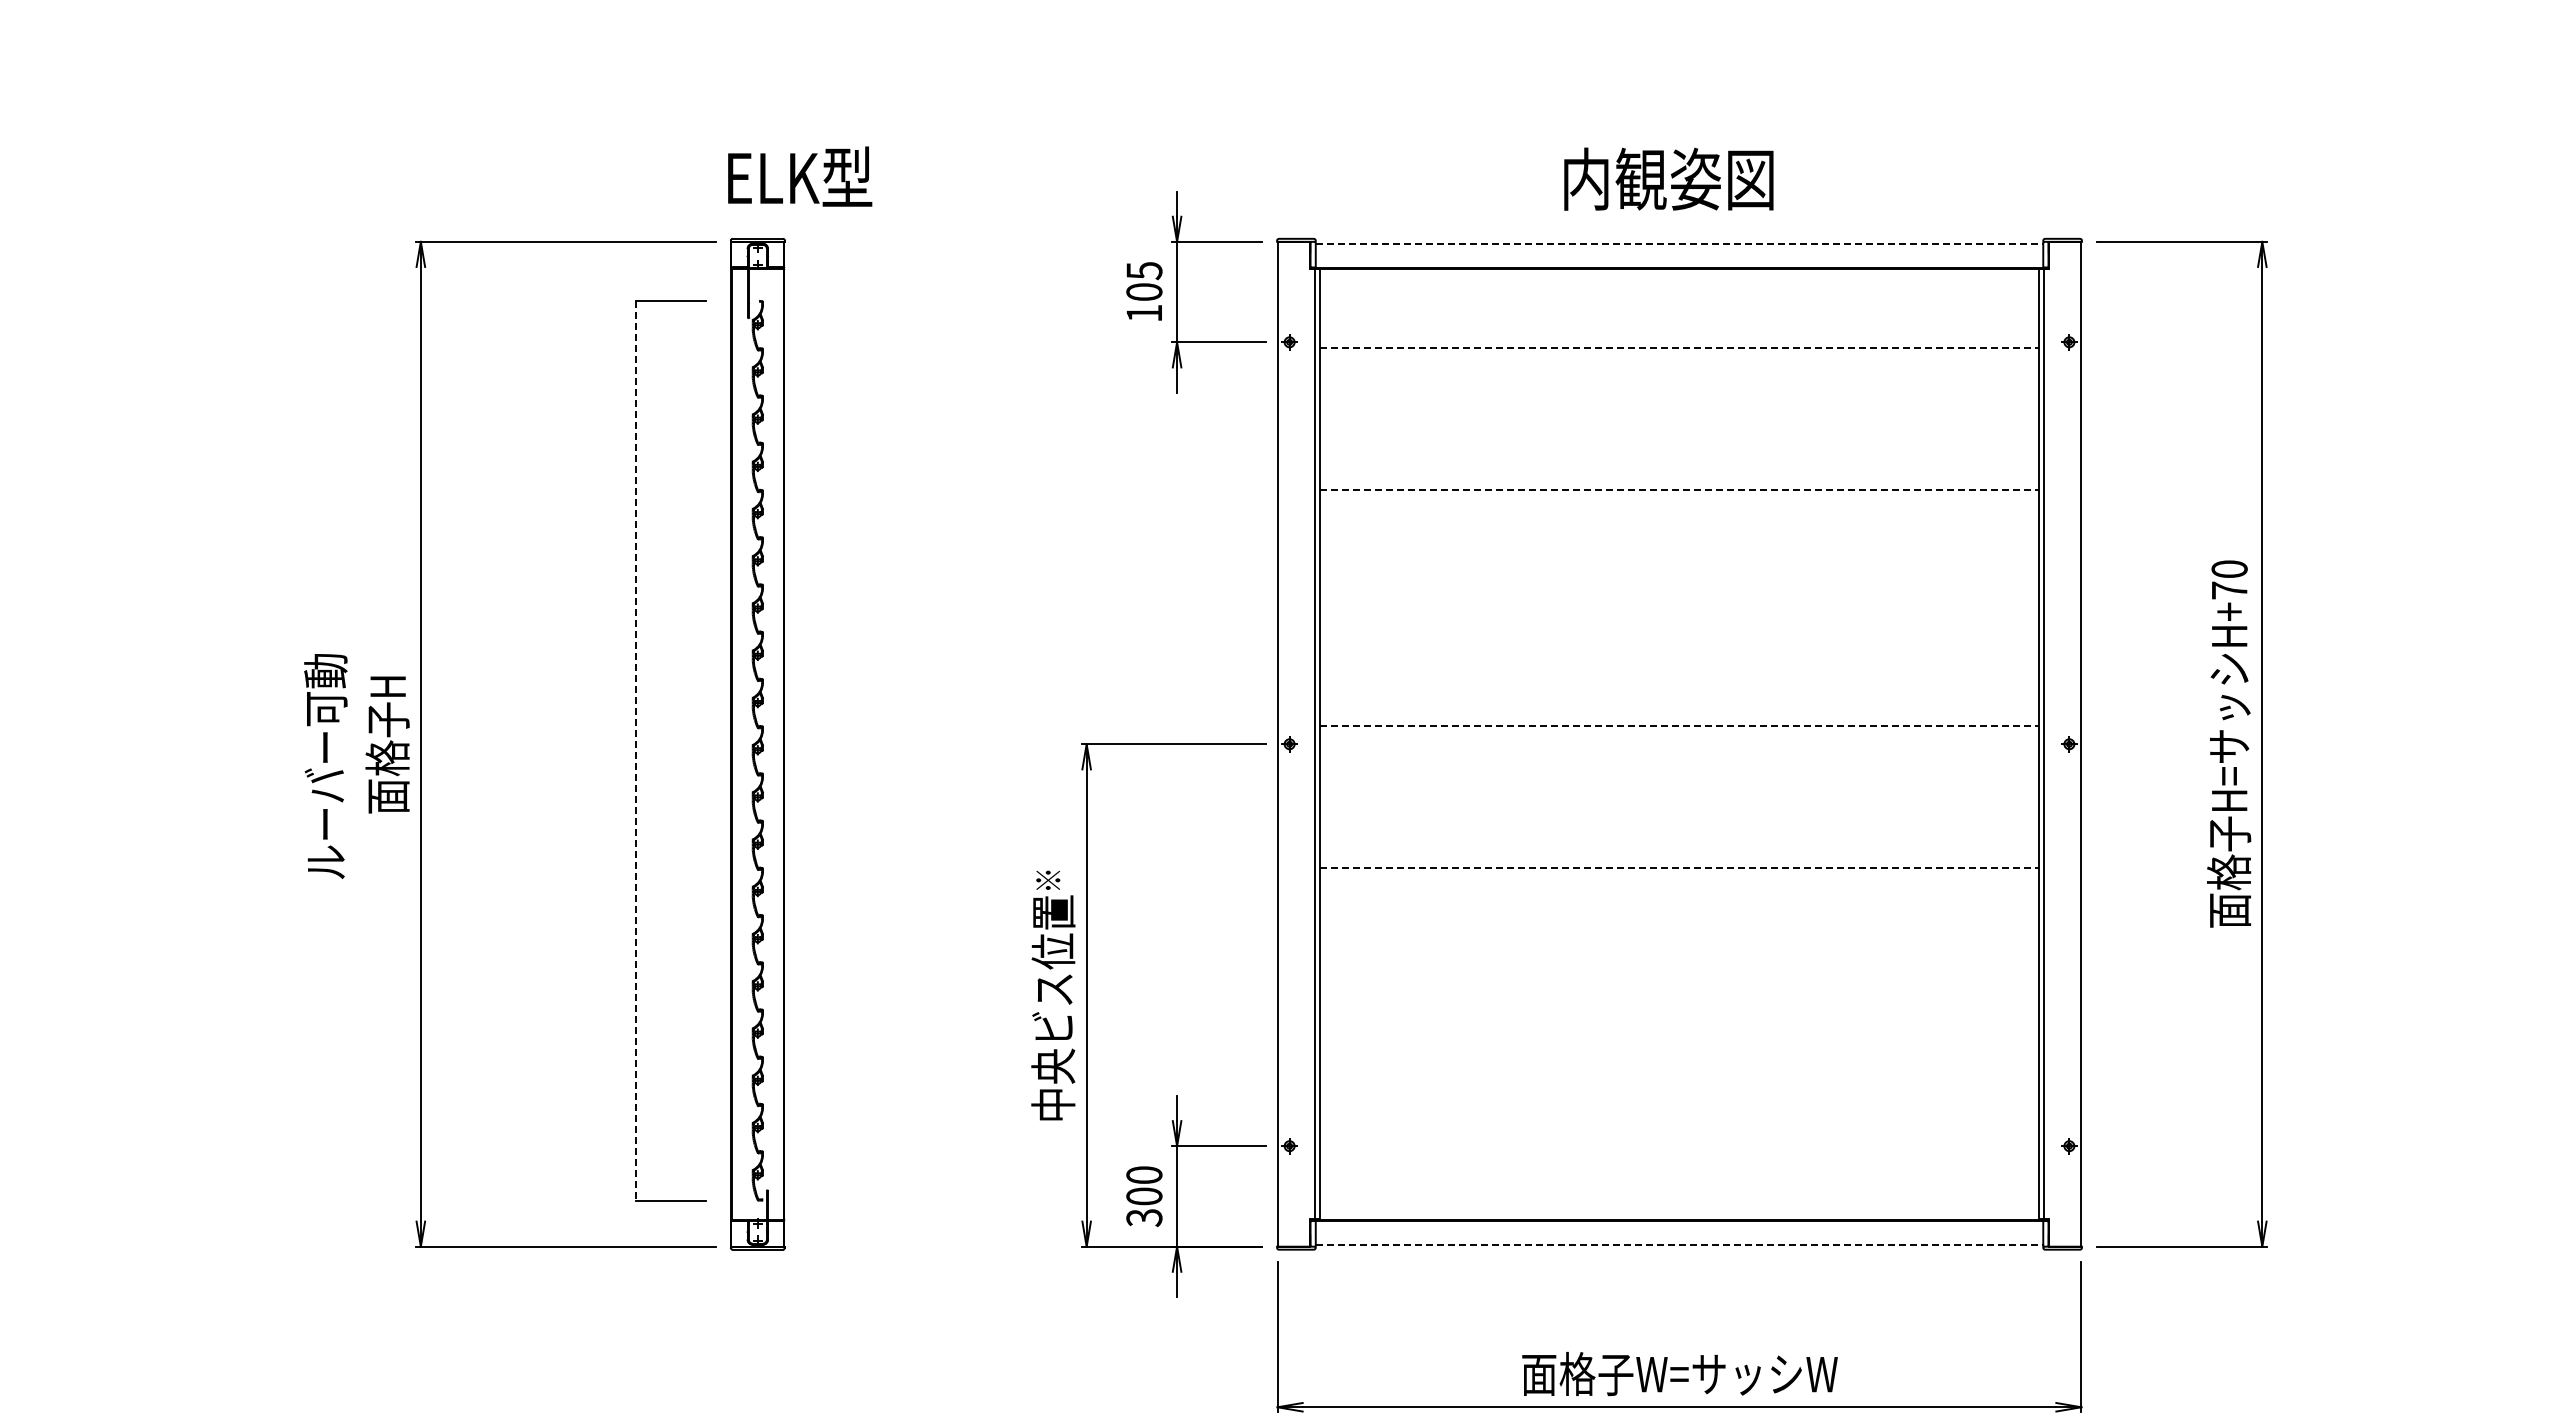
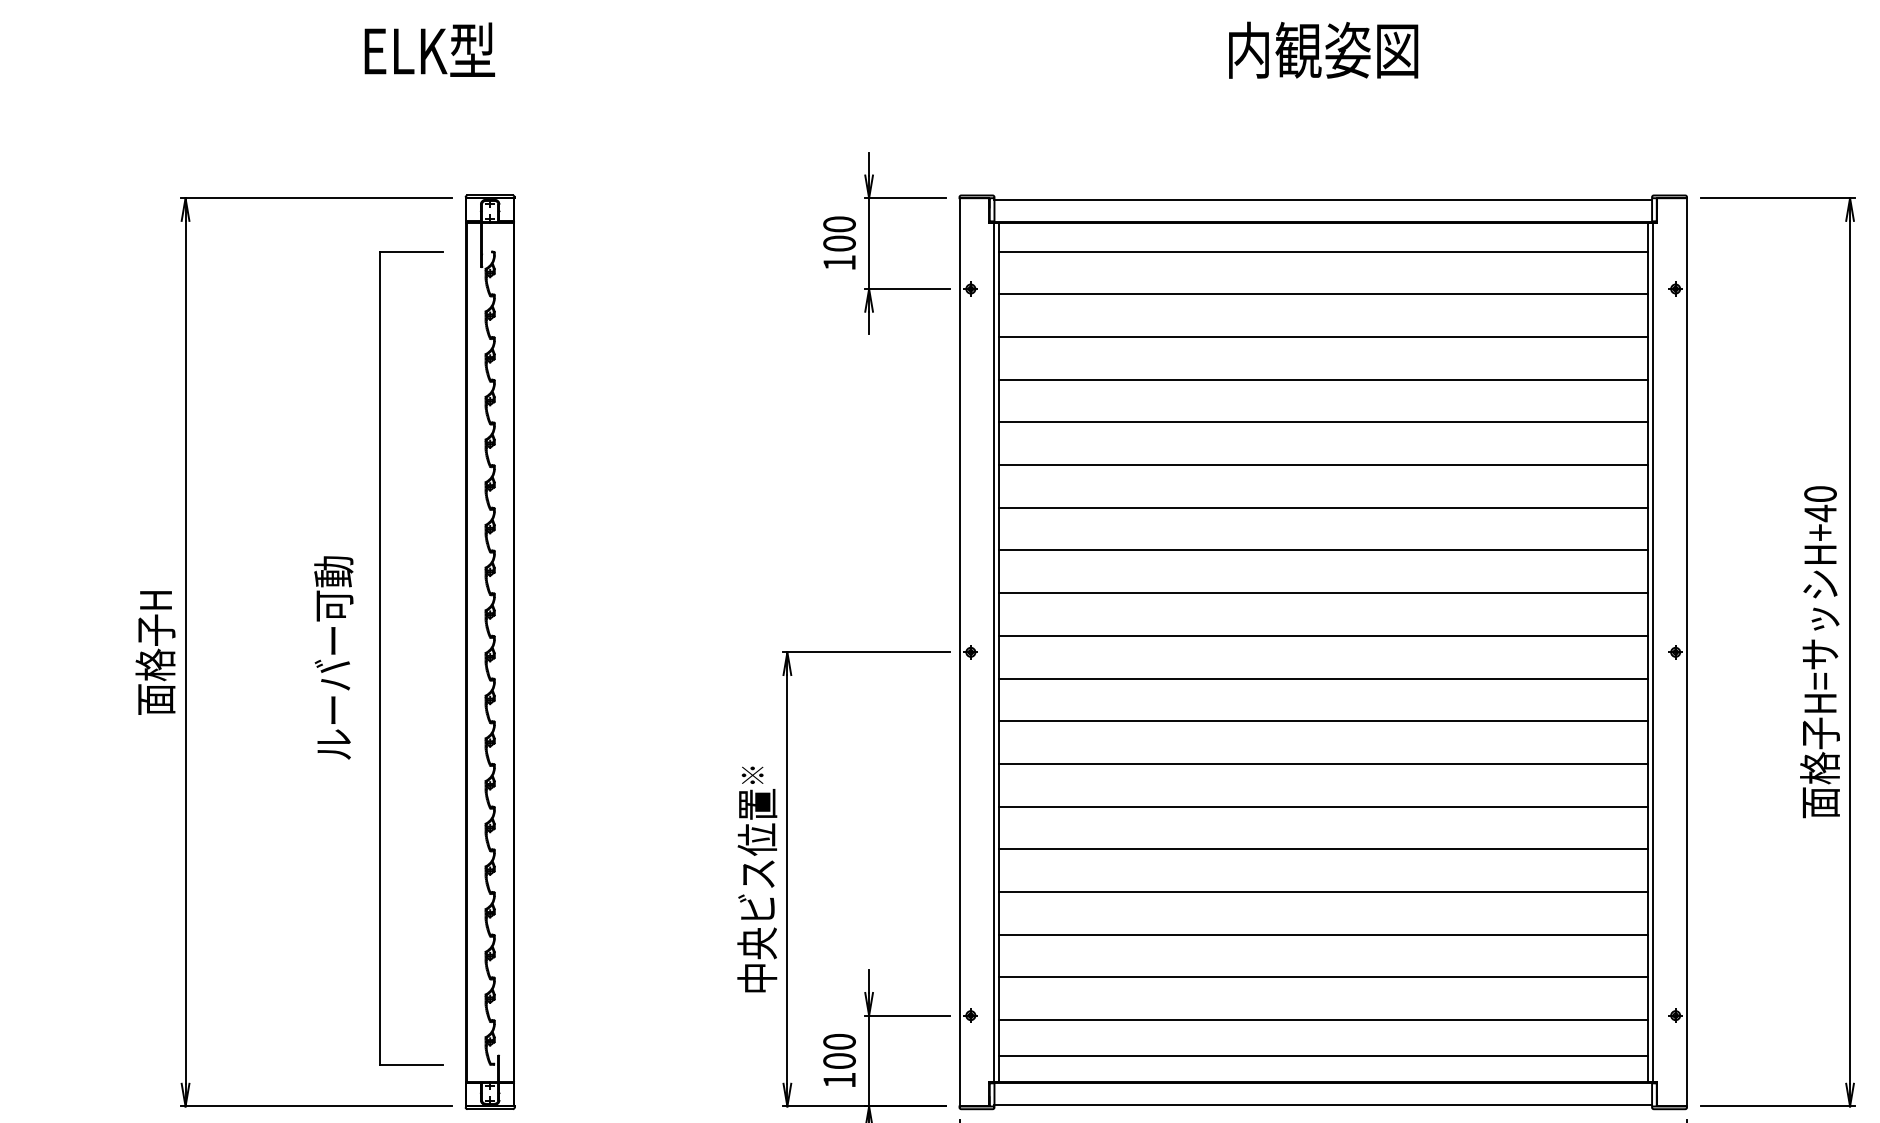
text: (800, 176) -> (430, 49), moved
text: (1668, 178) -> (1323, 49), moved
line: (1679, 243) -> (1323, 199), dashed -> solid
text: (1144, 271) -> (839, 225), 105 -> 100
line: (1679, 300) -> (1323, 251), added
line: (1680, 348) -> (1324, 294), dashed -> solid
line: (1679, 395) -> (1323, 337), added
line: (1679, 442) -> (1323, 379), added
line: (1680, 489) -> (1324, 422), dashed -> solid
line: (1679, 537) -> (1323, 465), added
line: (1679, 584) -> (1323, 507), added
text: (2229, 590) -> (1820, 513), H+70 -> H+40
line: (1679, 631) -> (1323, 550), added
line: (1679, 678) -> (1323, 592), added
line: (1680, 725) -> (1324, 635), dashed -> solid
line: (635, 750) -> (379, 657), dashed -> solid
text: (325, 766) -> (333, 657), moved
line: (1679, 773) -> (1323, 678), added
line: (1679, 820) -> (1323, 721), added
line: (1680, 867) -> (1324, 763), dashed -> solid
line: (1679, 914) -> (1323, 806), added
line: (1679, 962) -> (1323, 849), added
line: (1679, 1009) -> (1323, 892), added
line: (1679, 1056) -> (1323, 934), added
line: (1679, 1103) -> (1323, 977), added
line: (1679, 1151) -> (1323, 1020), added
line: (1679, 1190) -> (1323, 1055), added
text: (1144, 1218) -> (839, 1081), 300 -> 100
line: (1679, 1244) -> (1323, 1104), dashed -> solid

